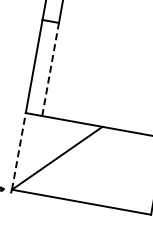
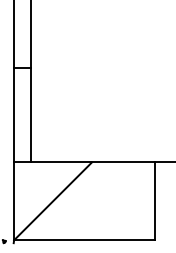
line: (50, 68) -> (30, 114), dashed -> solid
line: (19, 151) -> (14, 201), dashed -> solid

